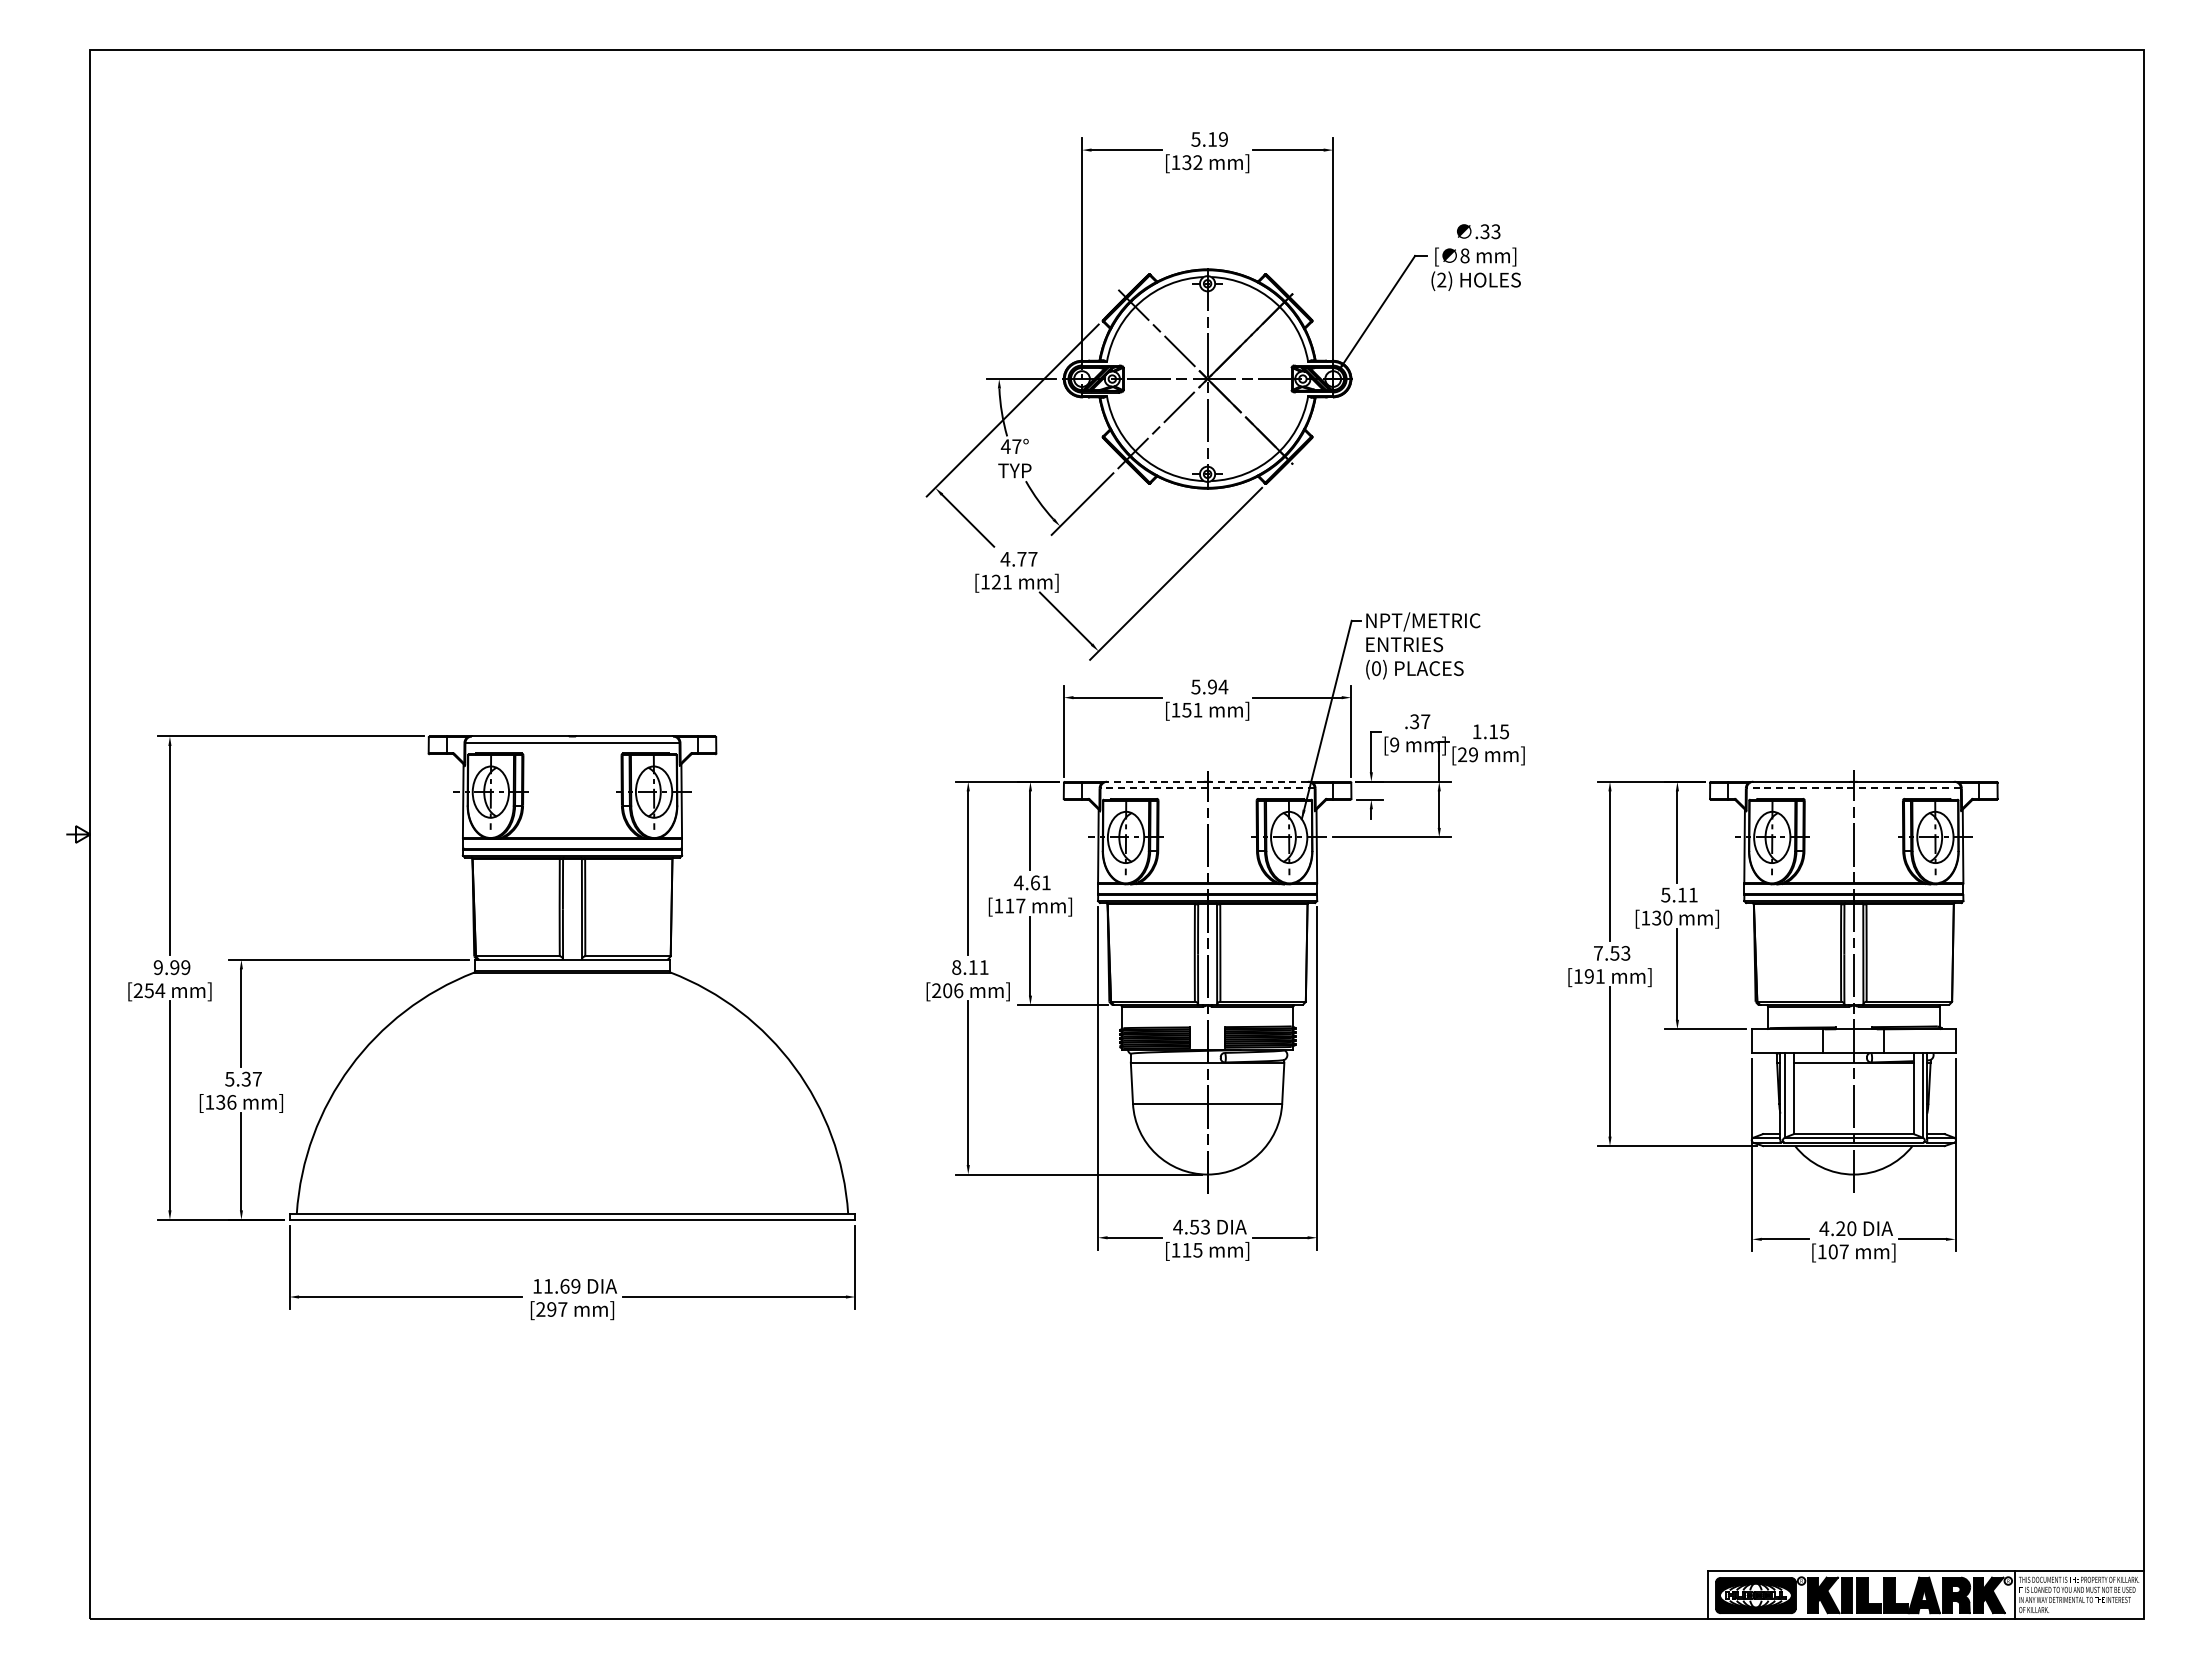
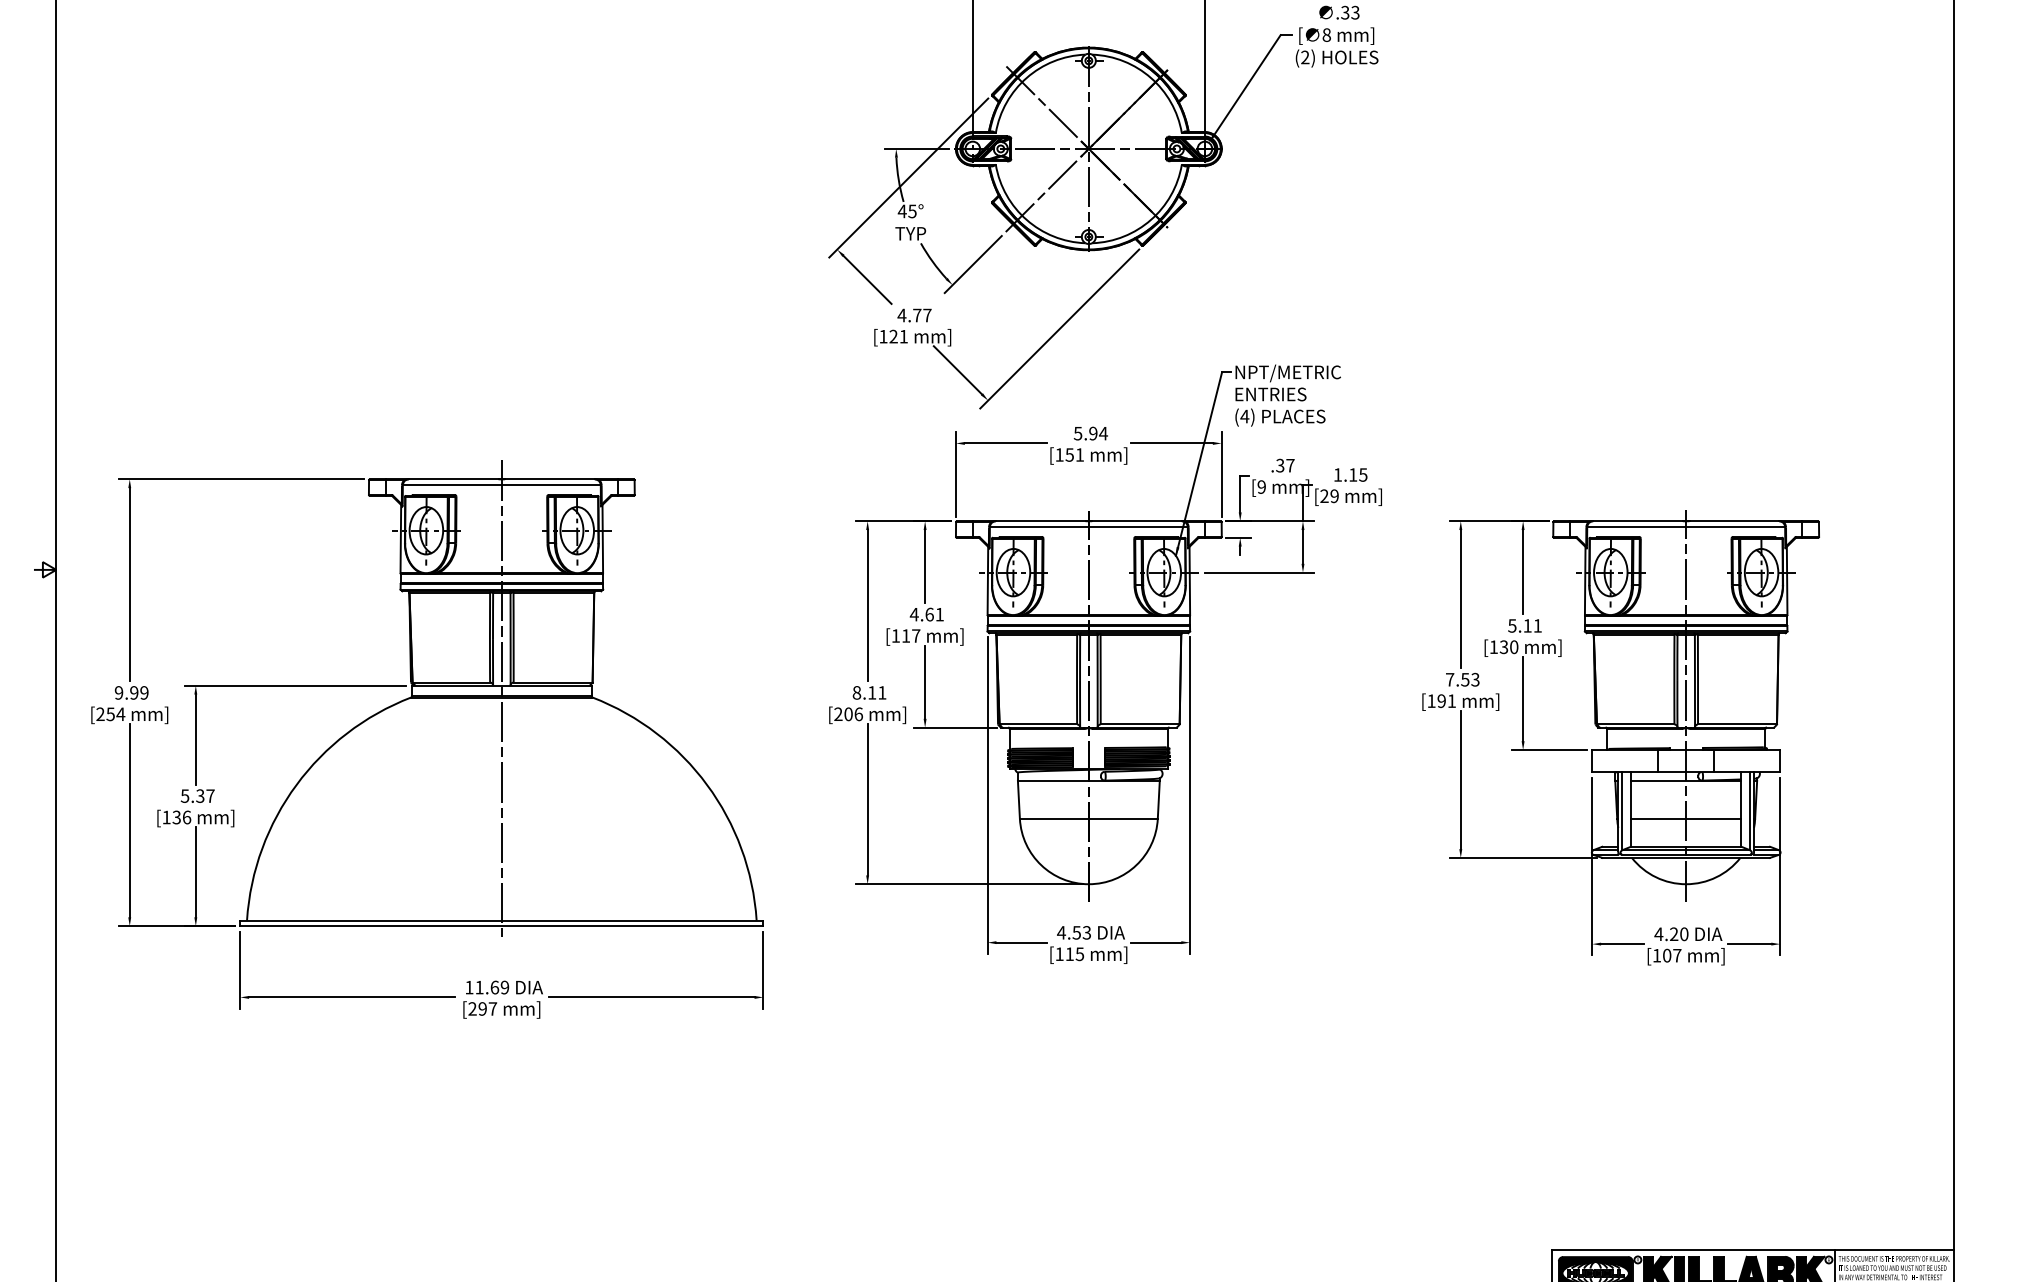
text: (1016, 446) -> (912, 211), 47° -> 45°
text: (1376, 668) -> (1244, 416), (0) -> (4)
line: (1155, 781) -> (1040, 520), dashed -> solid
line: (1259, 781) -> (1136, 520), dashed -> solid
line: (1207, 788) -> (1088, 527), dashed -> solid
line: (1853, 788) -> (1685, 527), dashed -> solid
line: (572, 974) -> (501, 699), added
line: (1853, 1103) -> (1685, 818), added

